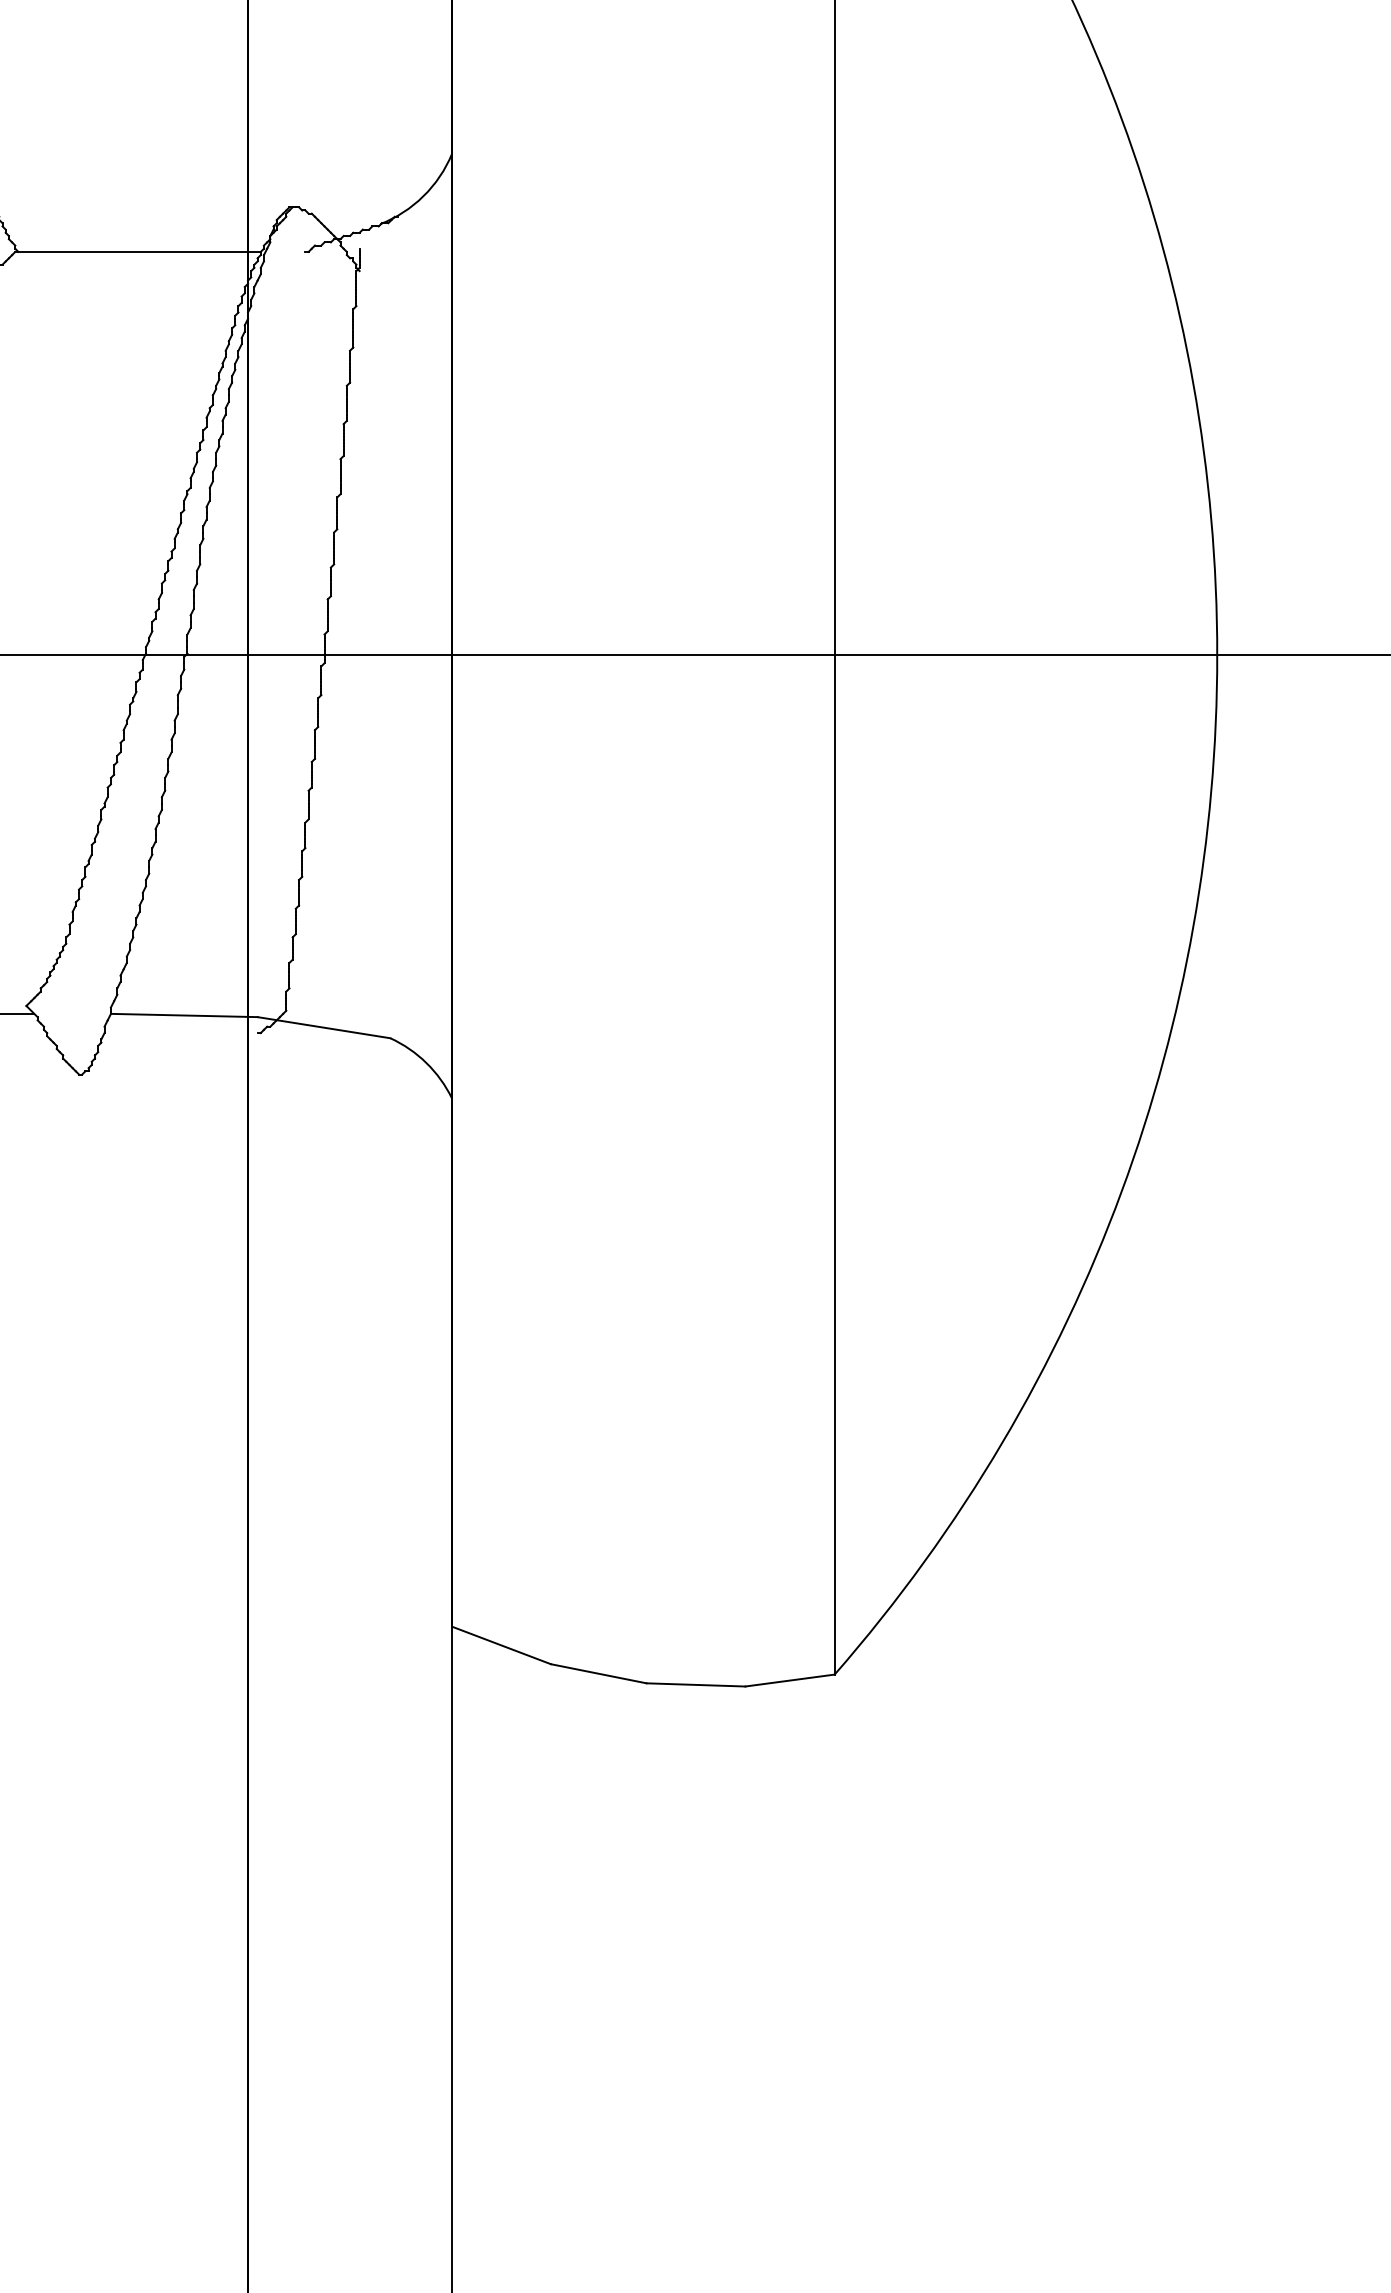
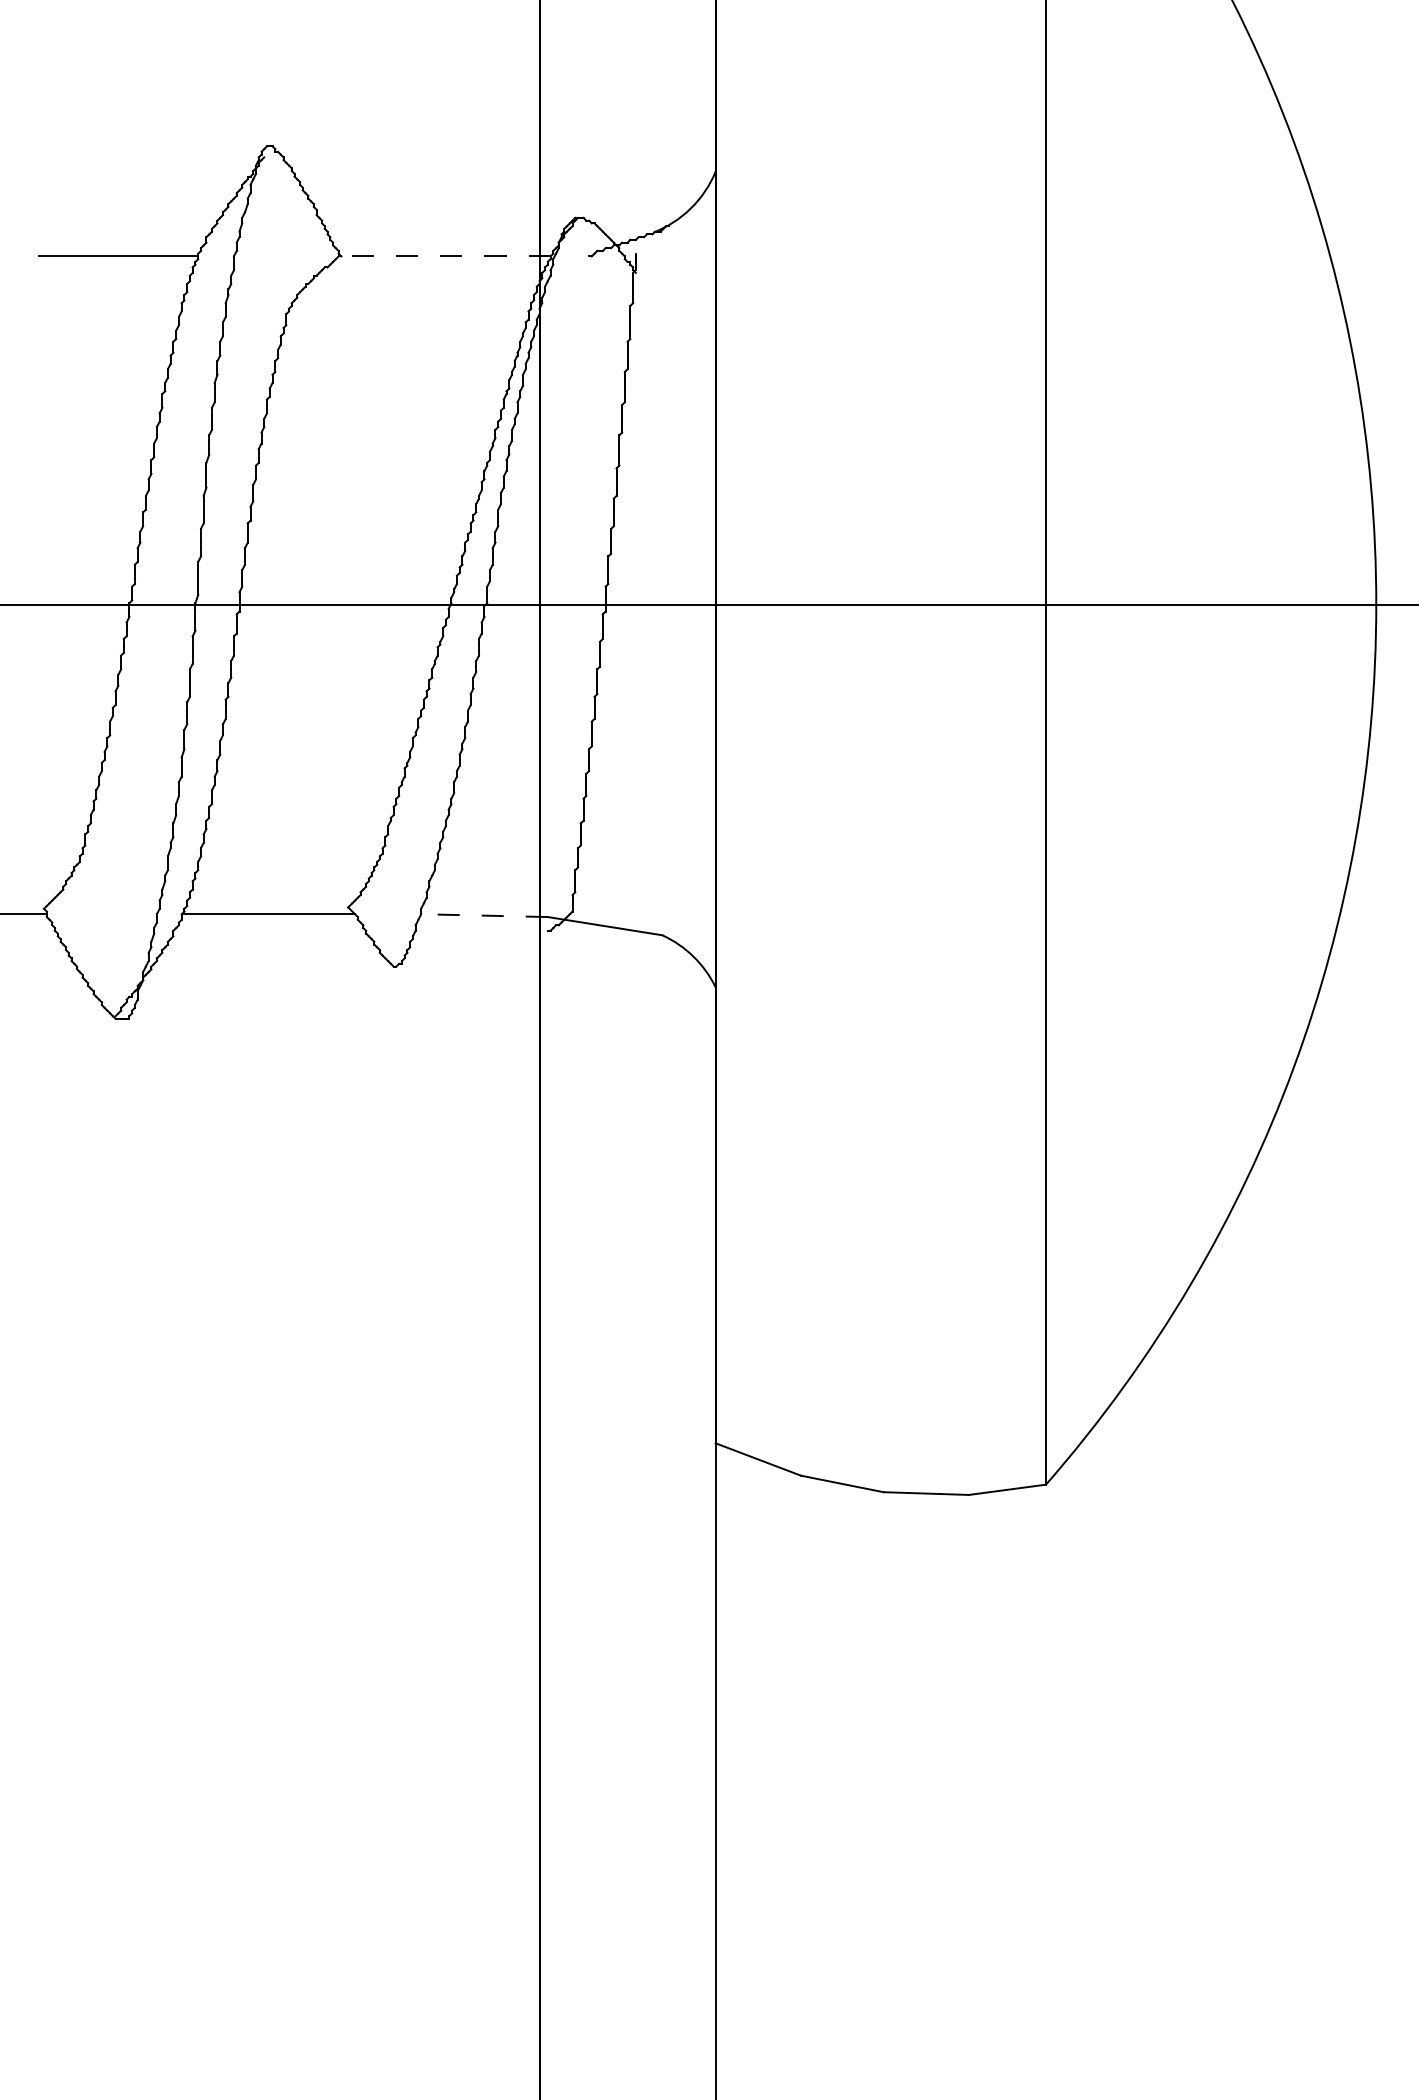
line: (139, 252) -> (445, 256), solid -> dashed
line: (183, 1015) -> (483, 915), solid -> dashed

